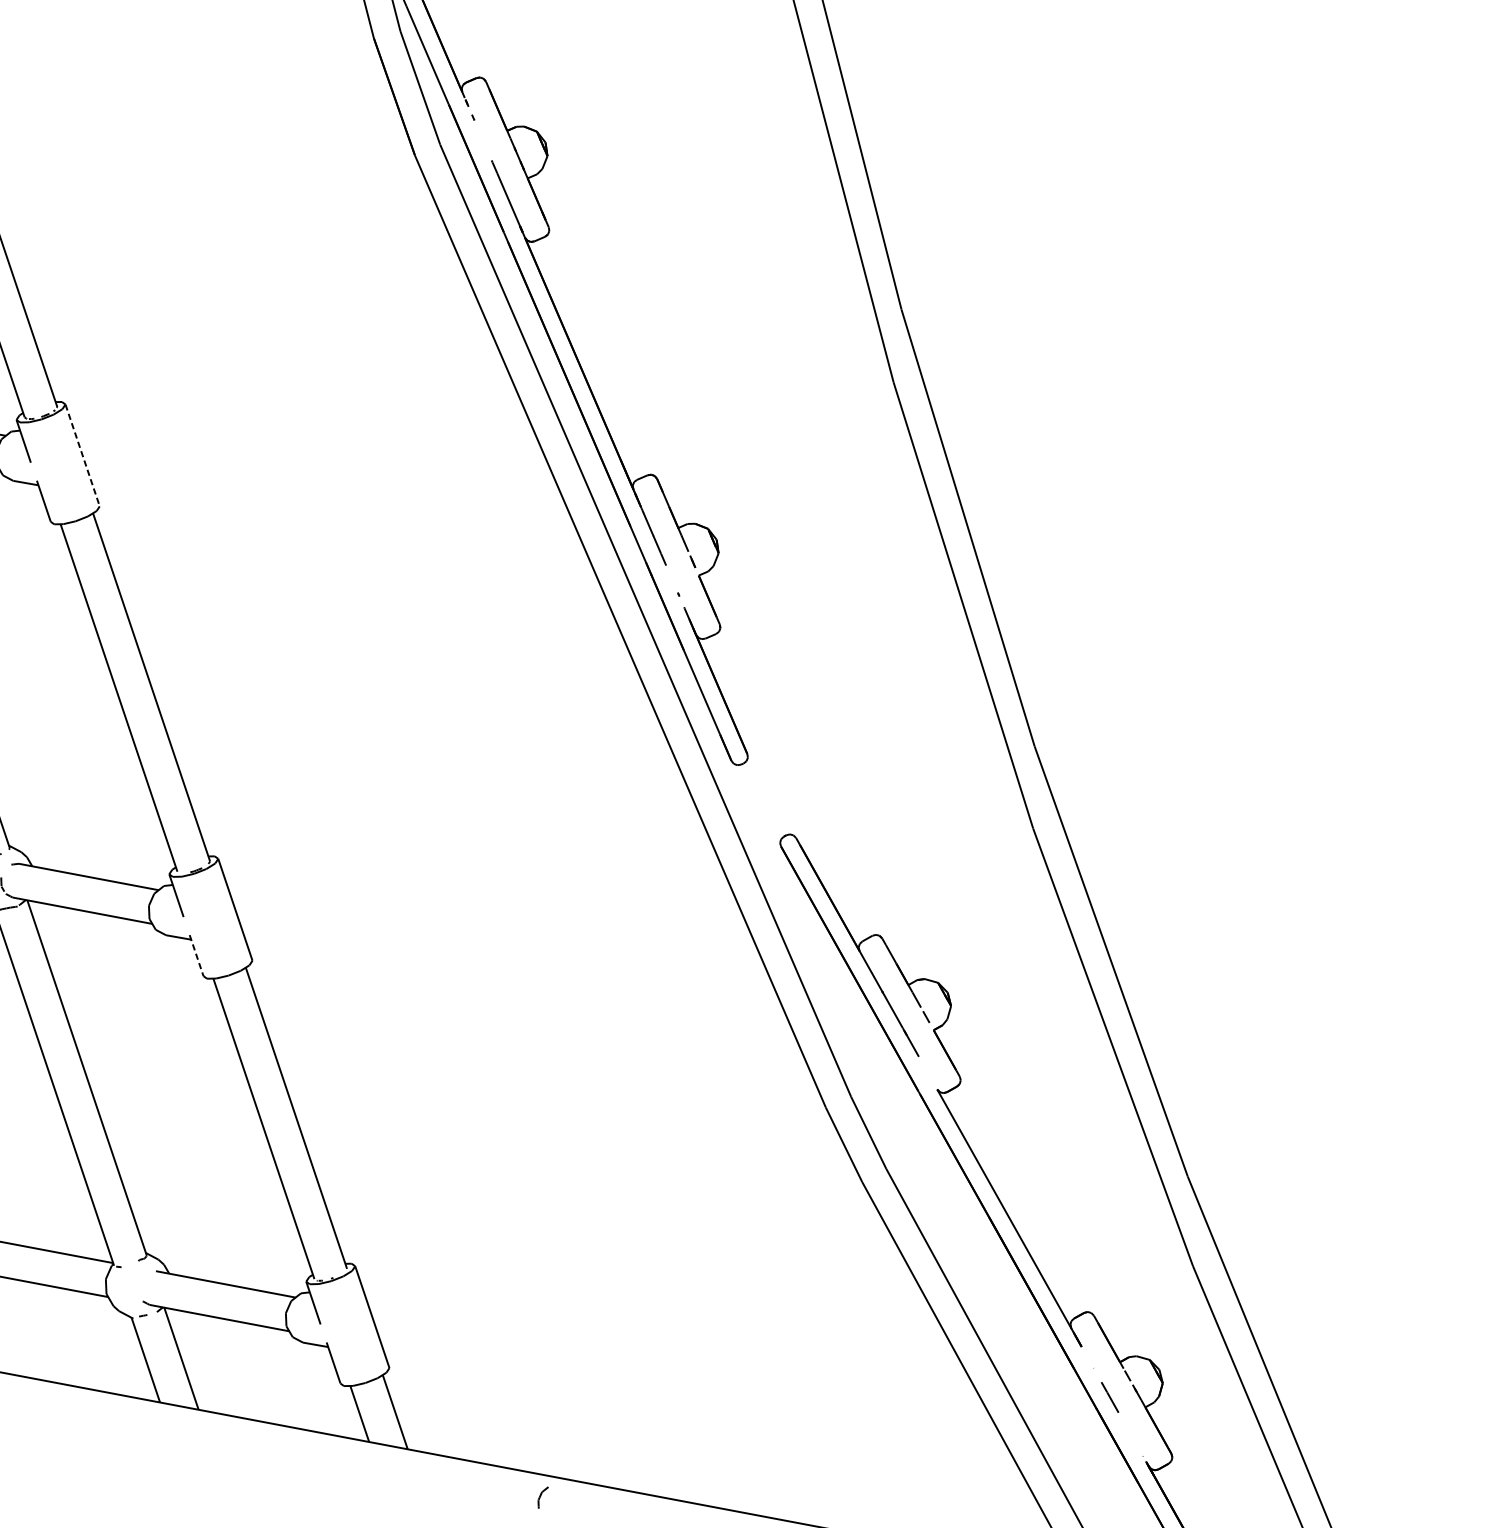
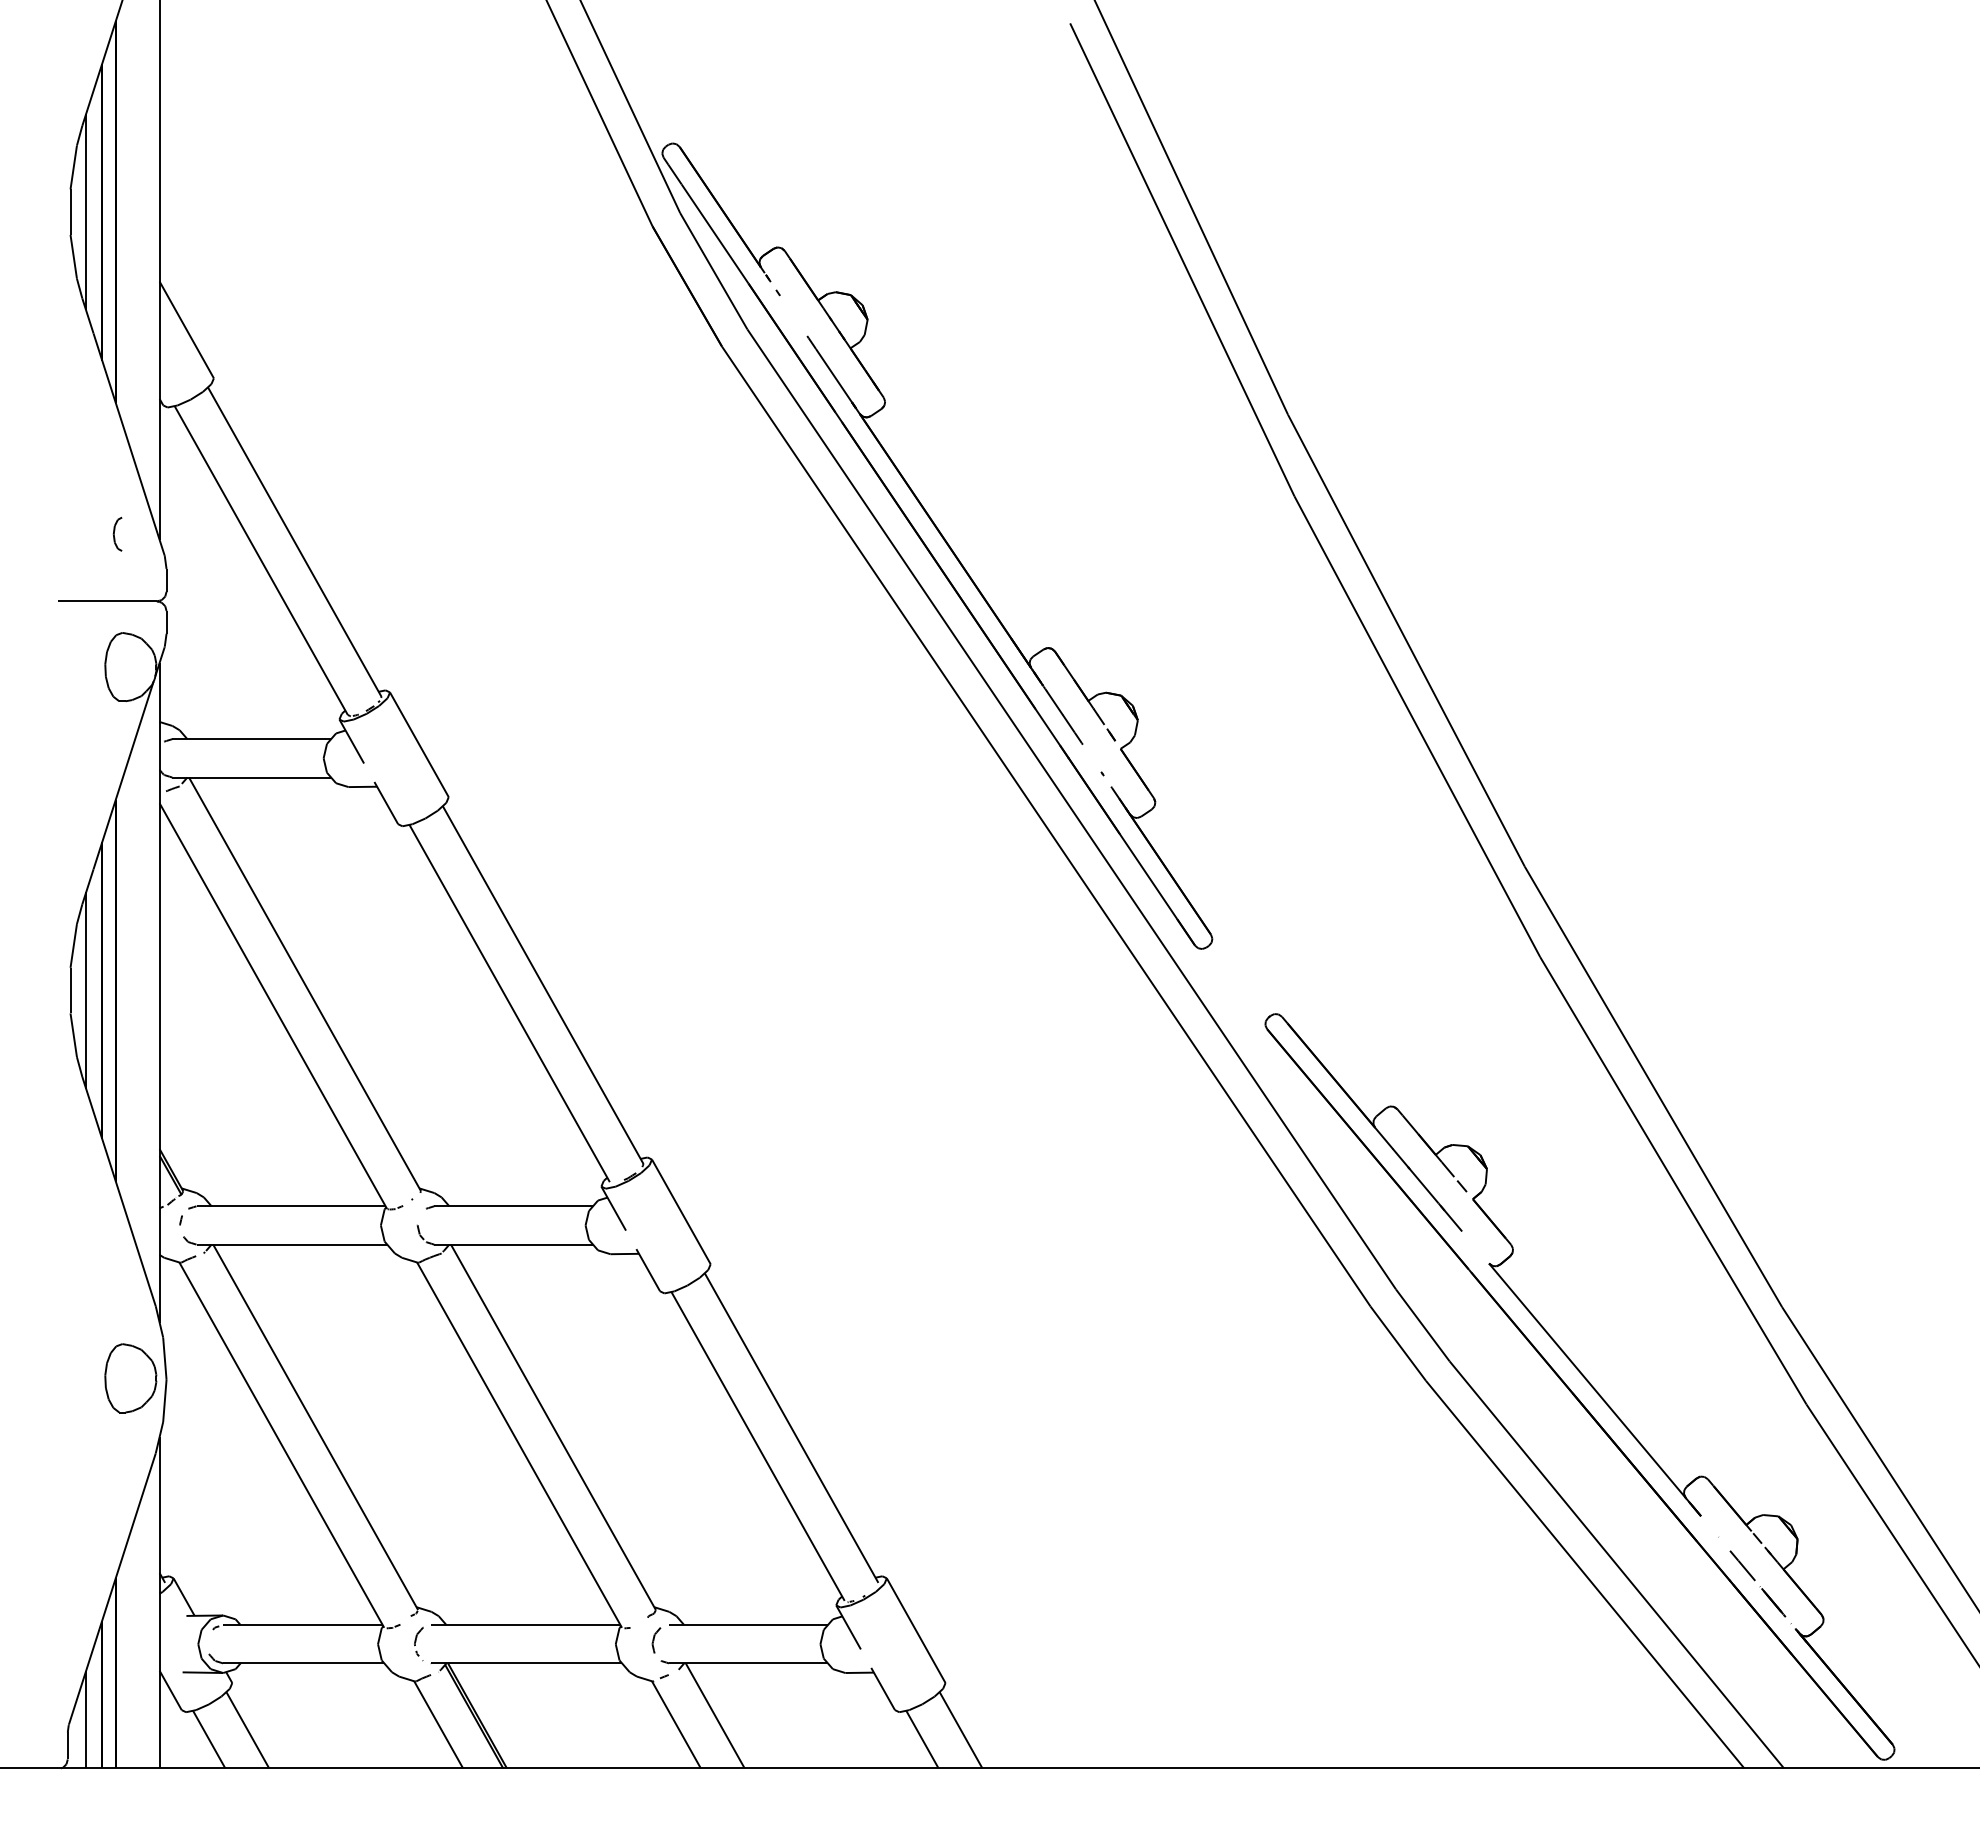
line: (82, 456) -> (419, 745), dashed -> solid
line: (196, 955) -> (648, 1270), dashed -> solid
line: (1130, 1433) -> (1772, 1601), added
part: (542, 1497) -> (656, 1640), moved

